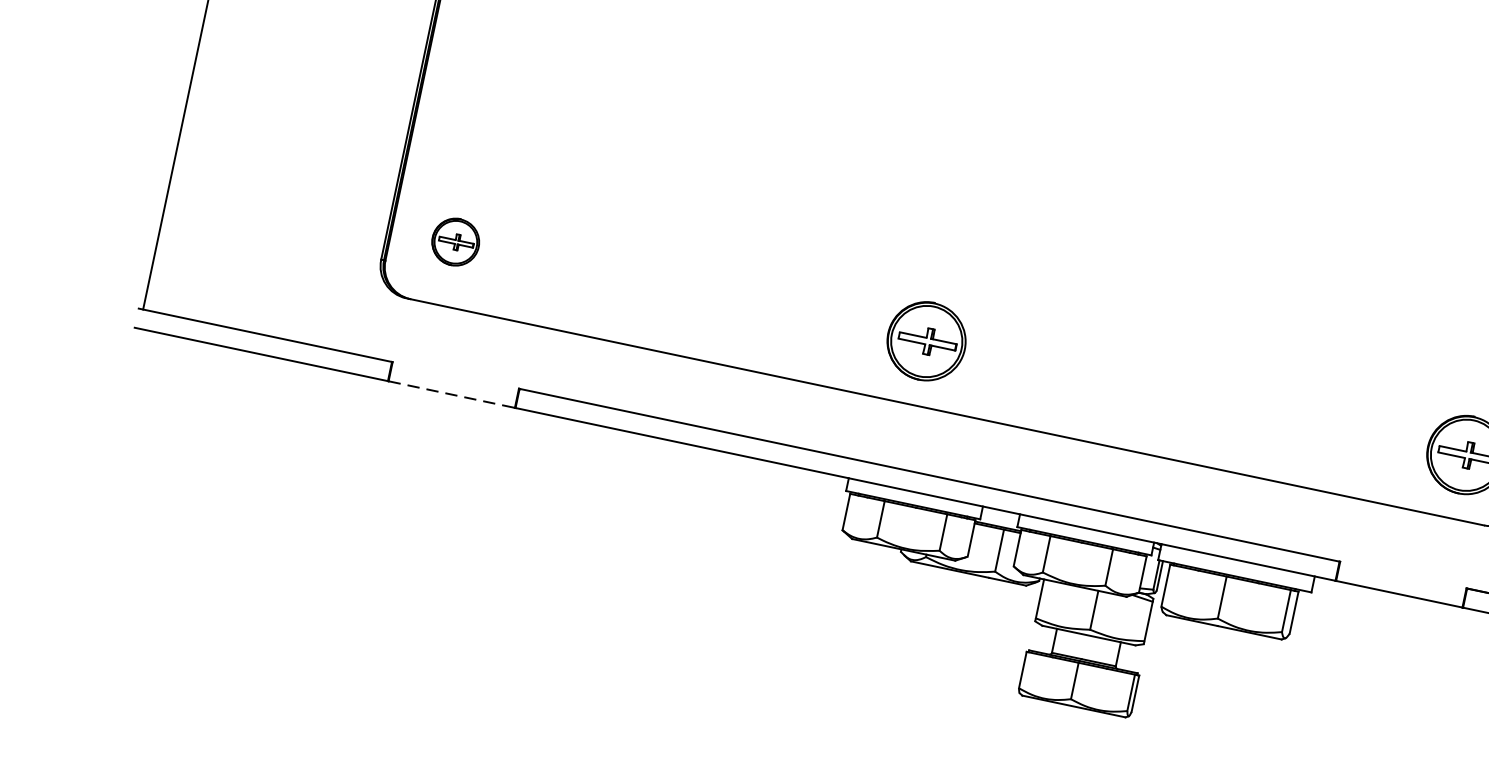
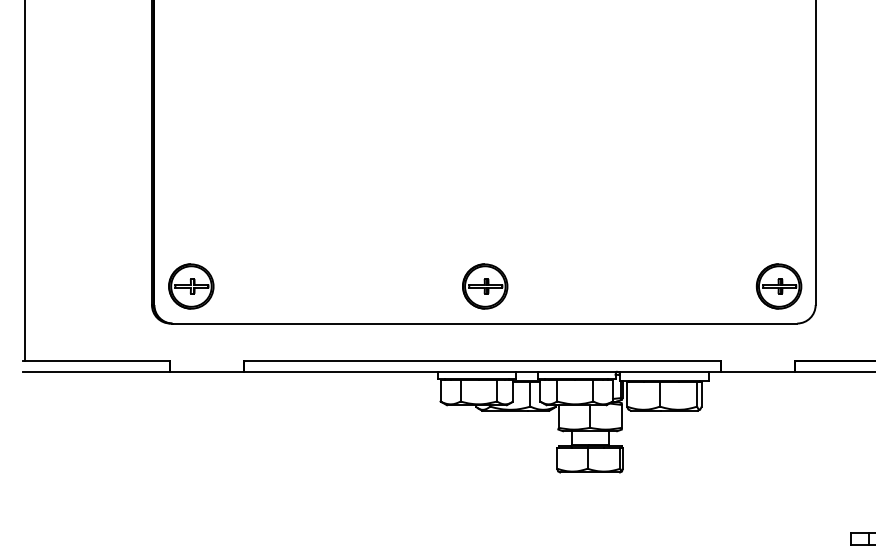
part: (455, 242) -> (191, 286), size x1.67
part: (927, 341) -> (485, 286), moved
line: (452, 394) -> (207, 371), dashed -> solid

